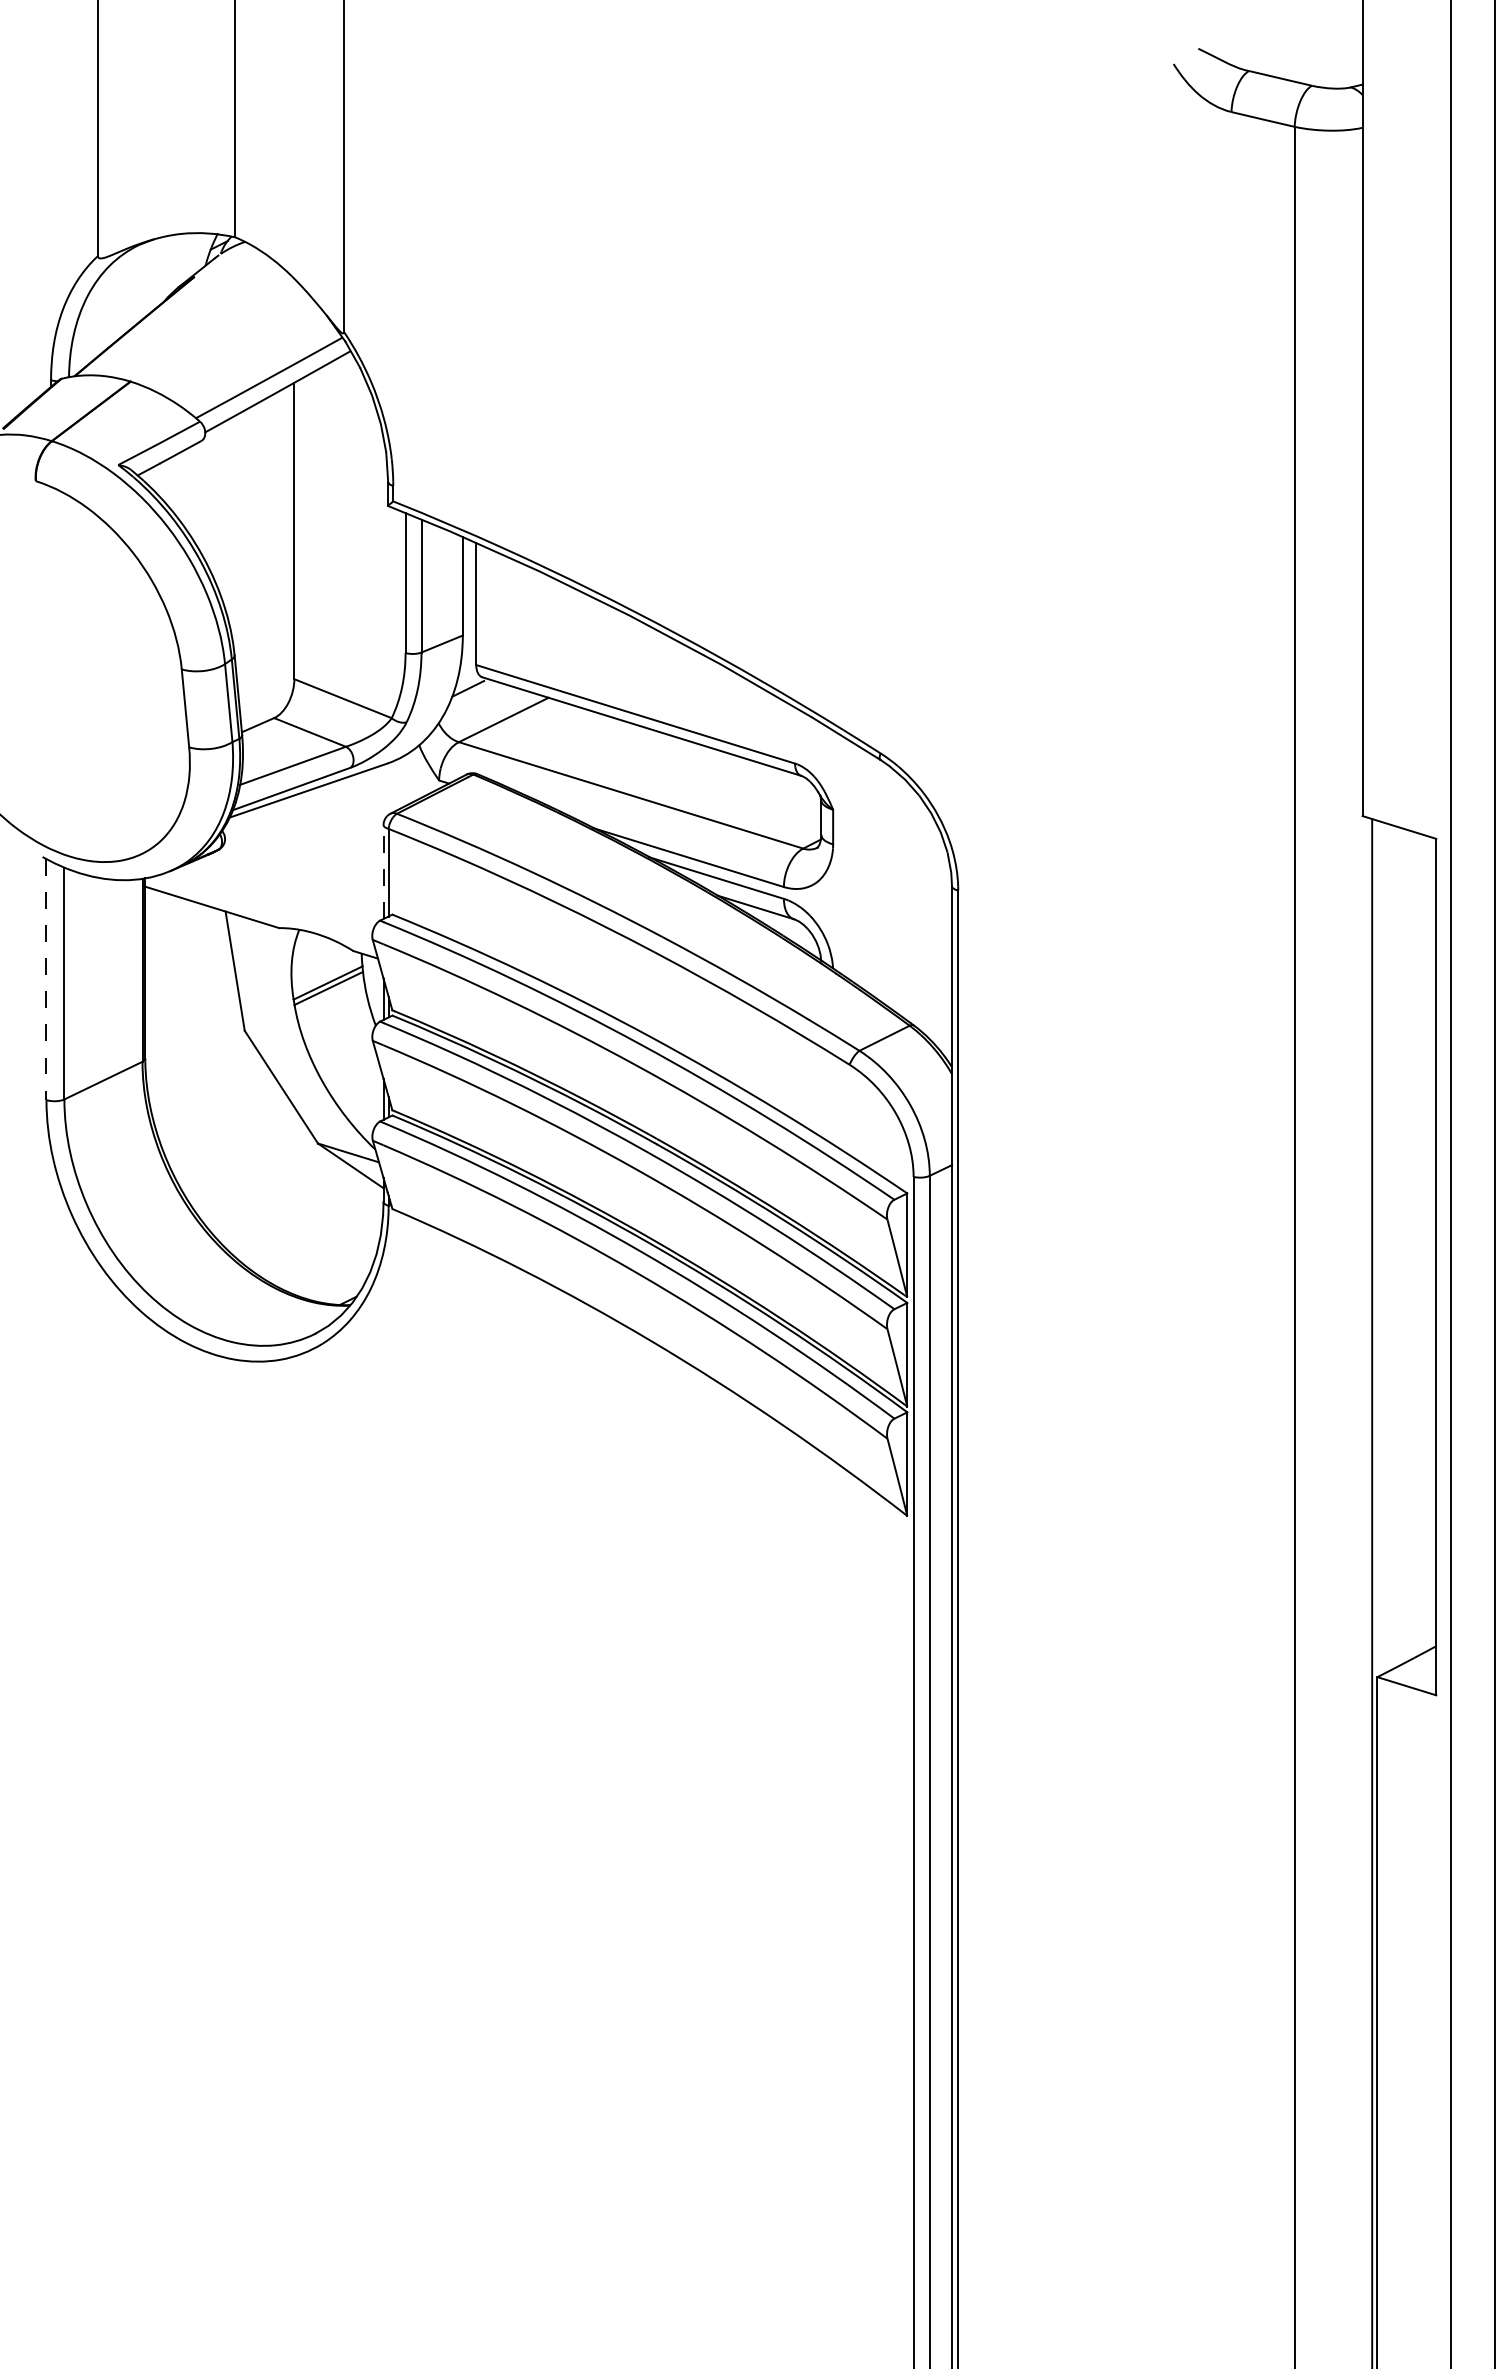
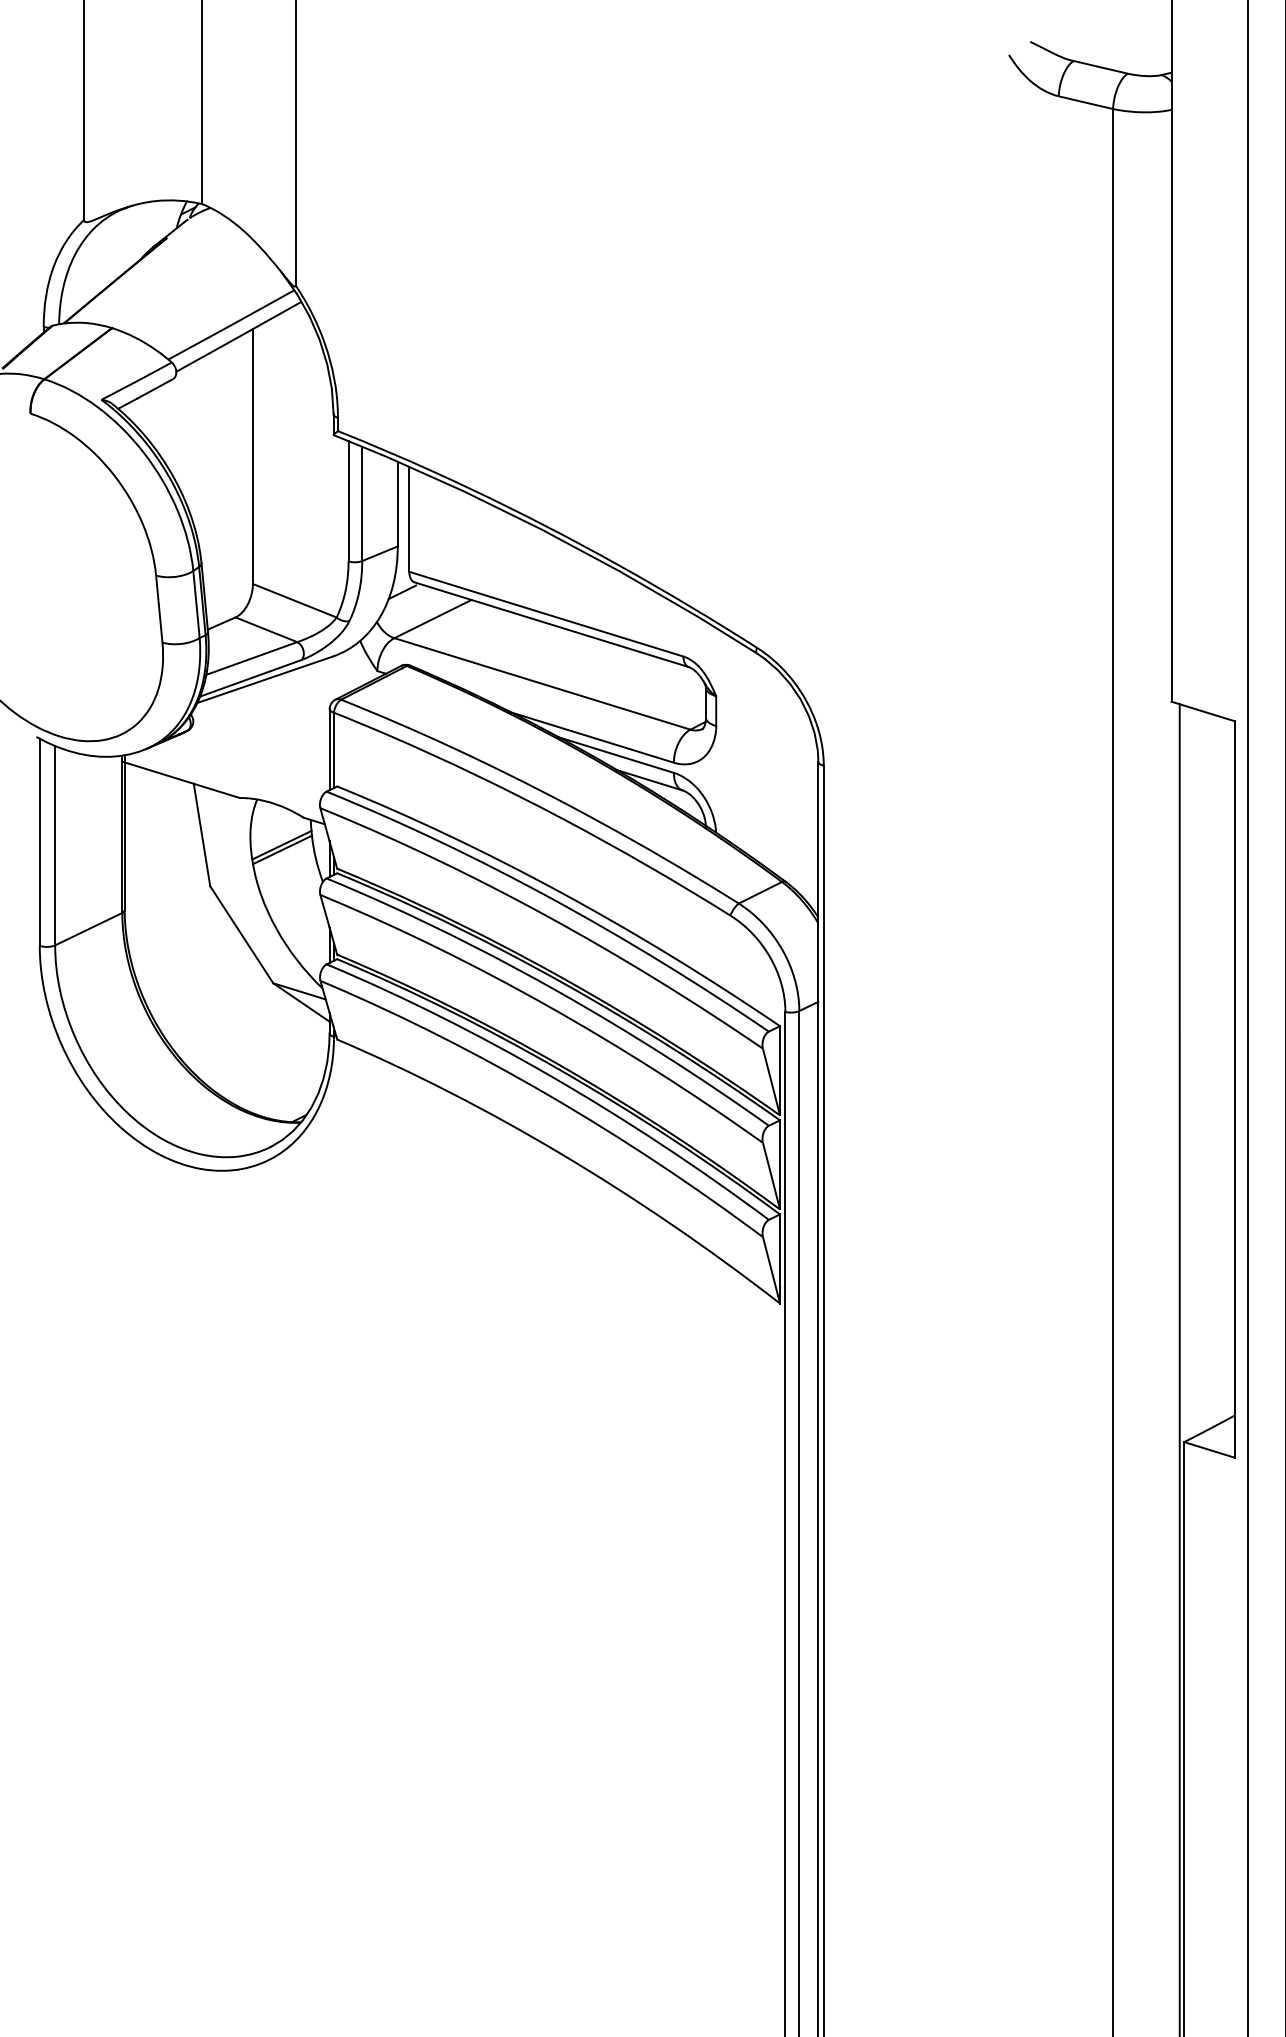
line: (383, 871) -> (329, 749), dashed -> solid
line: (46, 979) -> (39, 842), dashed -> solid

